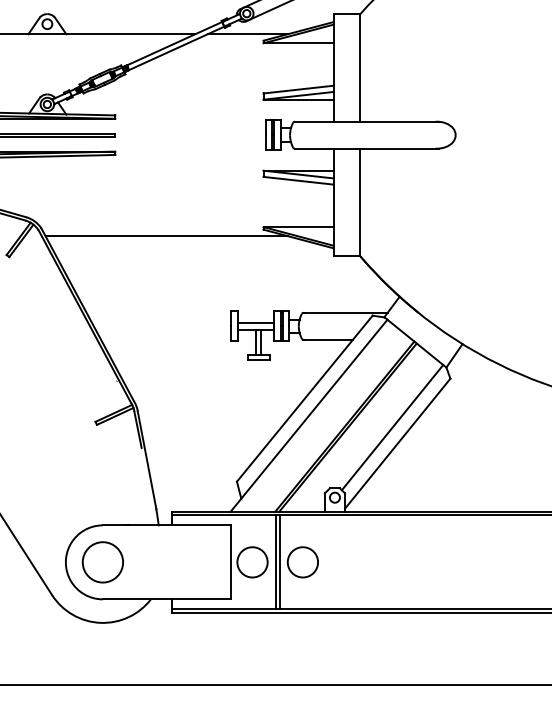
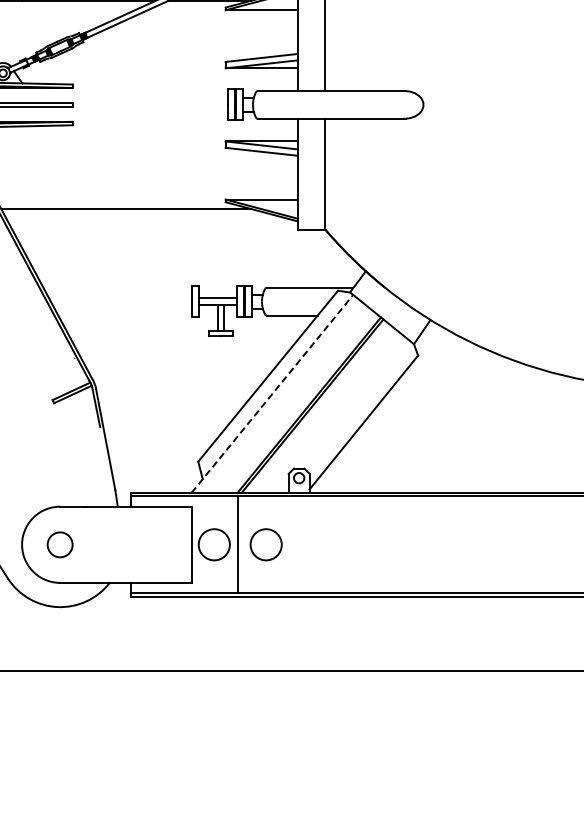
line: (309, 415) -> (272, 393), solid -> dashed
line: (392, 427) -> (358, 405), removed
circle: (102, 562) -> (59, 544), size x0.6
line: (279, 562) -> (242, 544), removed

